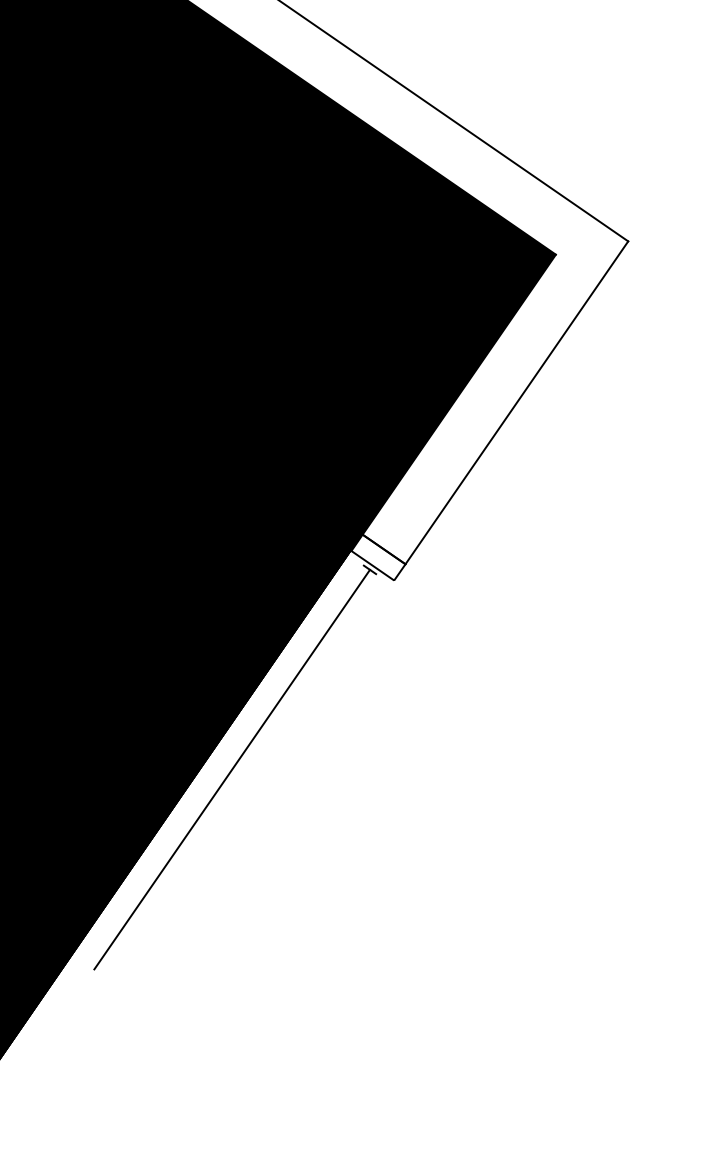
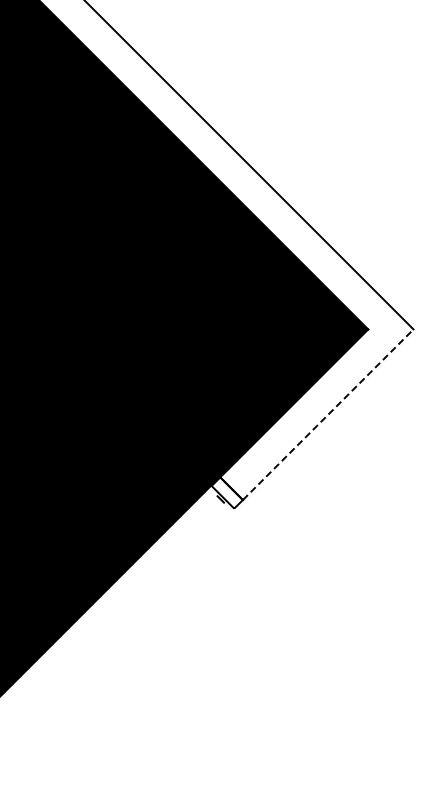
line: (517, 402) -> (328, 414), solid -> dashed
line: (230, 768) -> (114, 604), removed

